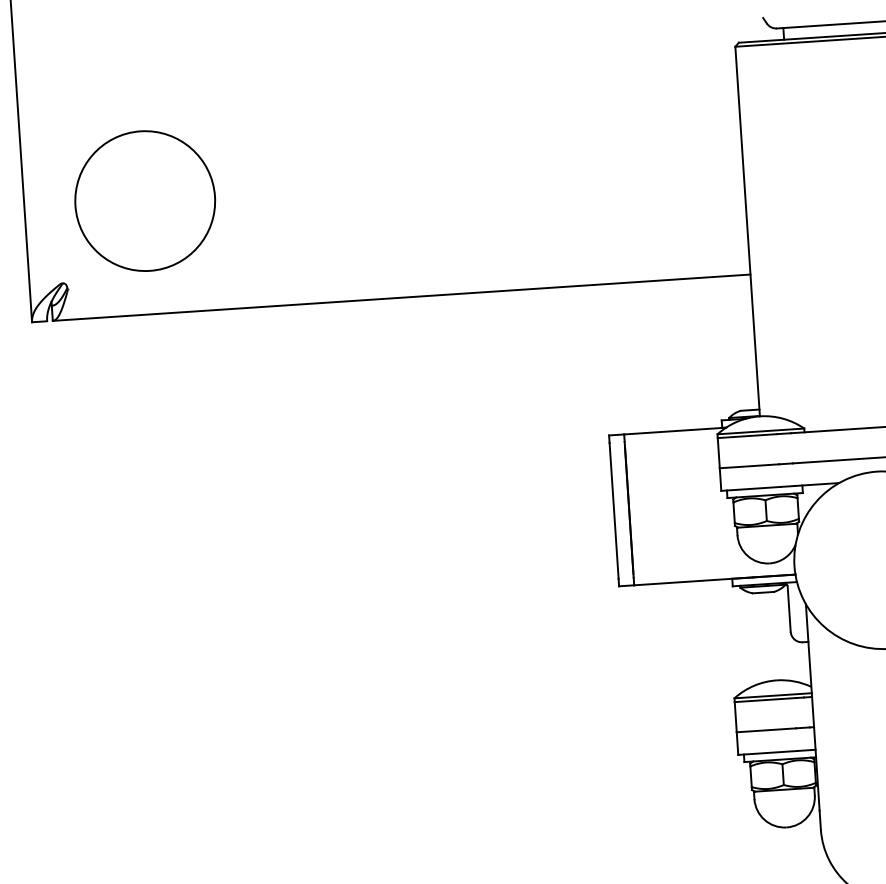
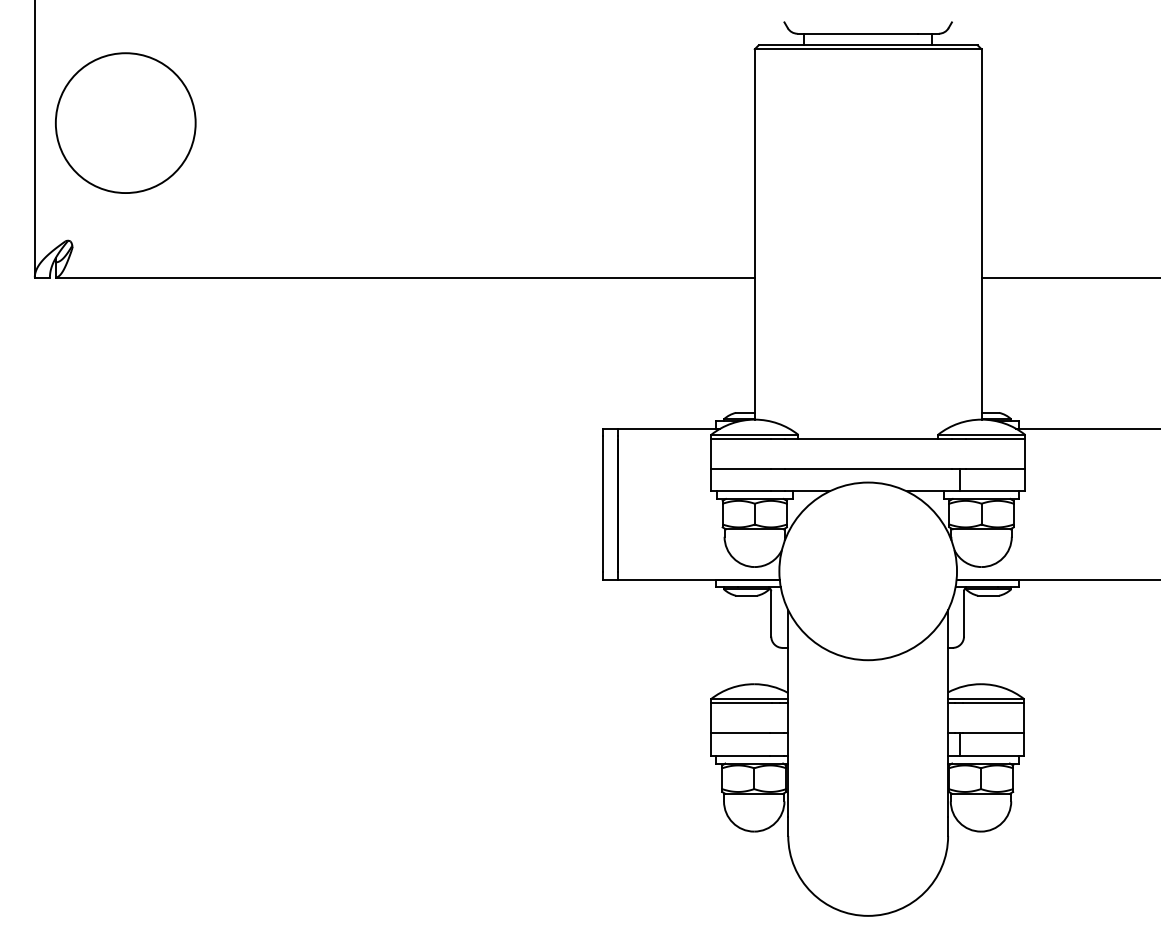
circle: (144, 200) -> (125, 122), moved

